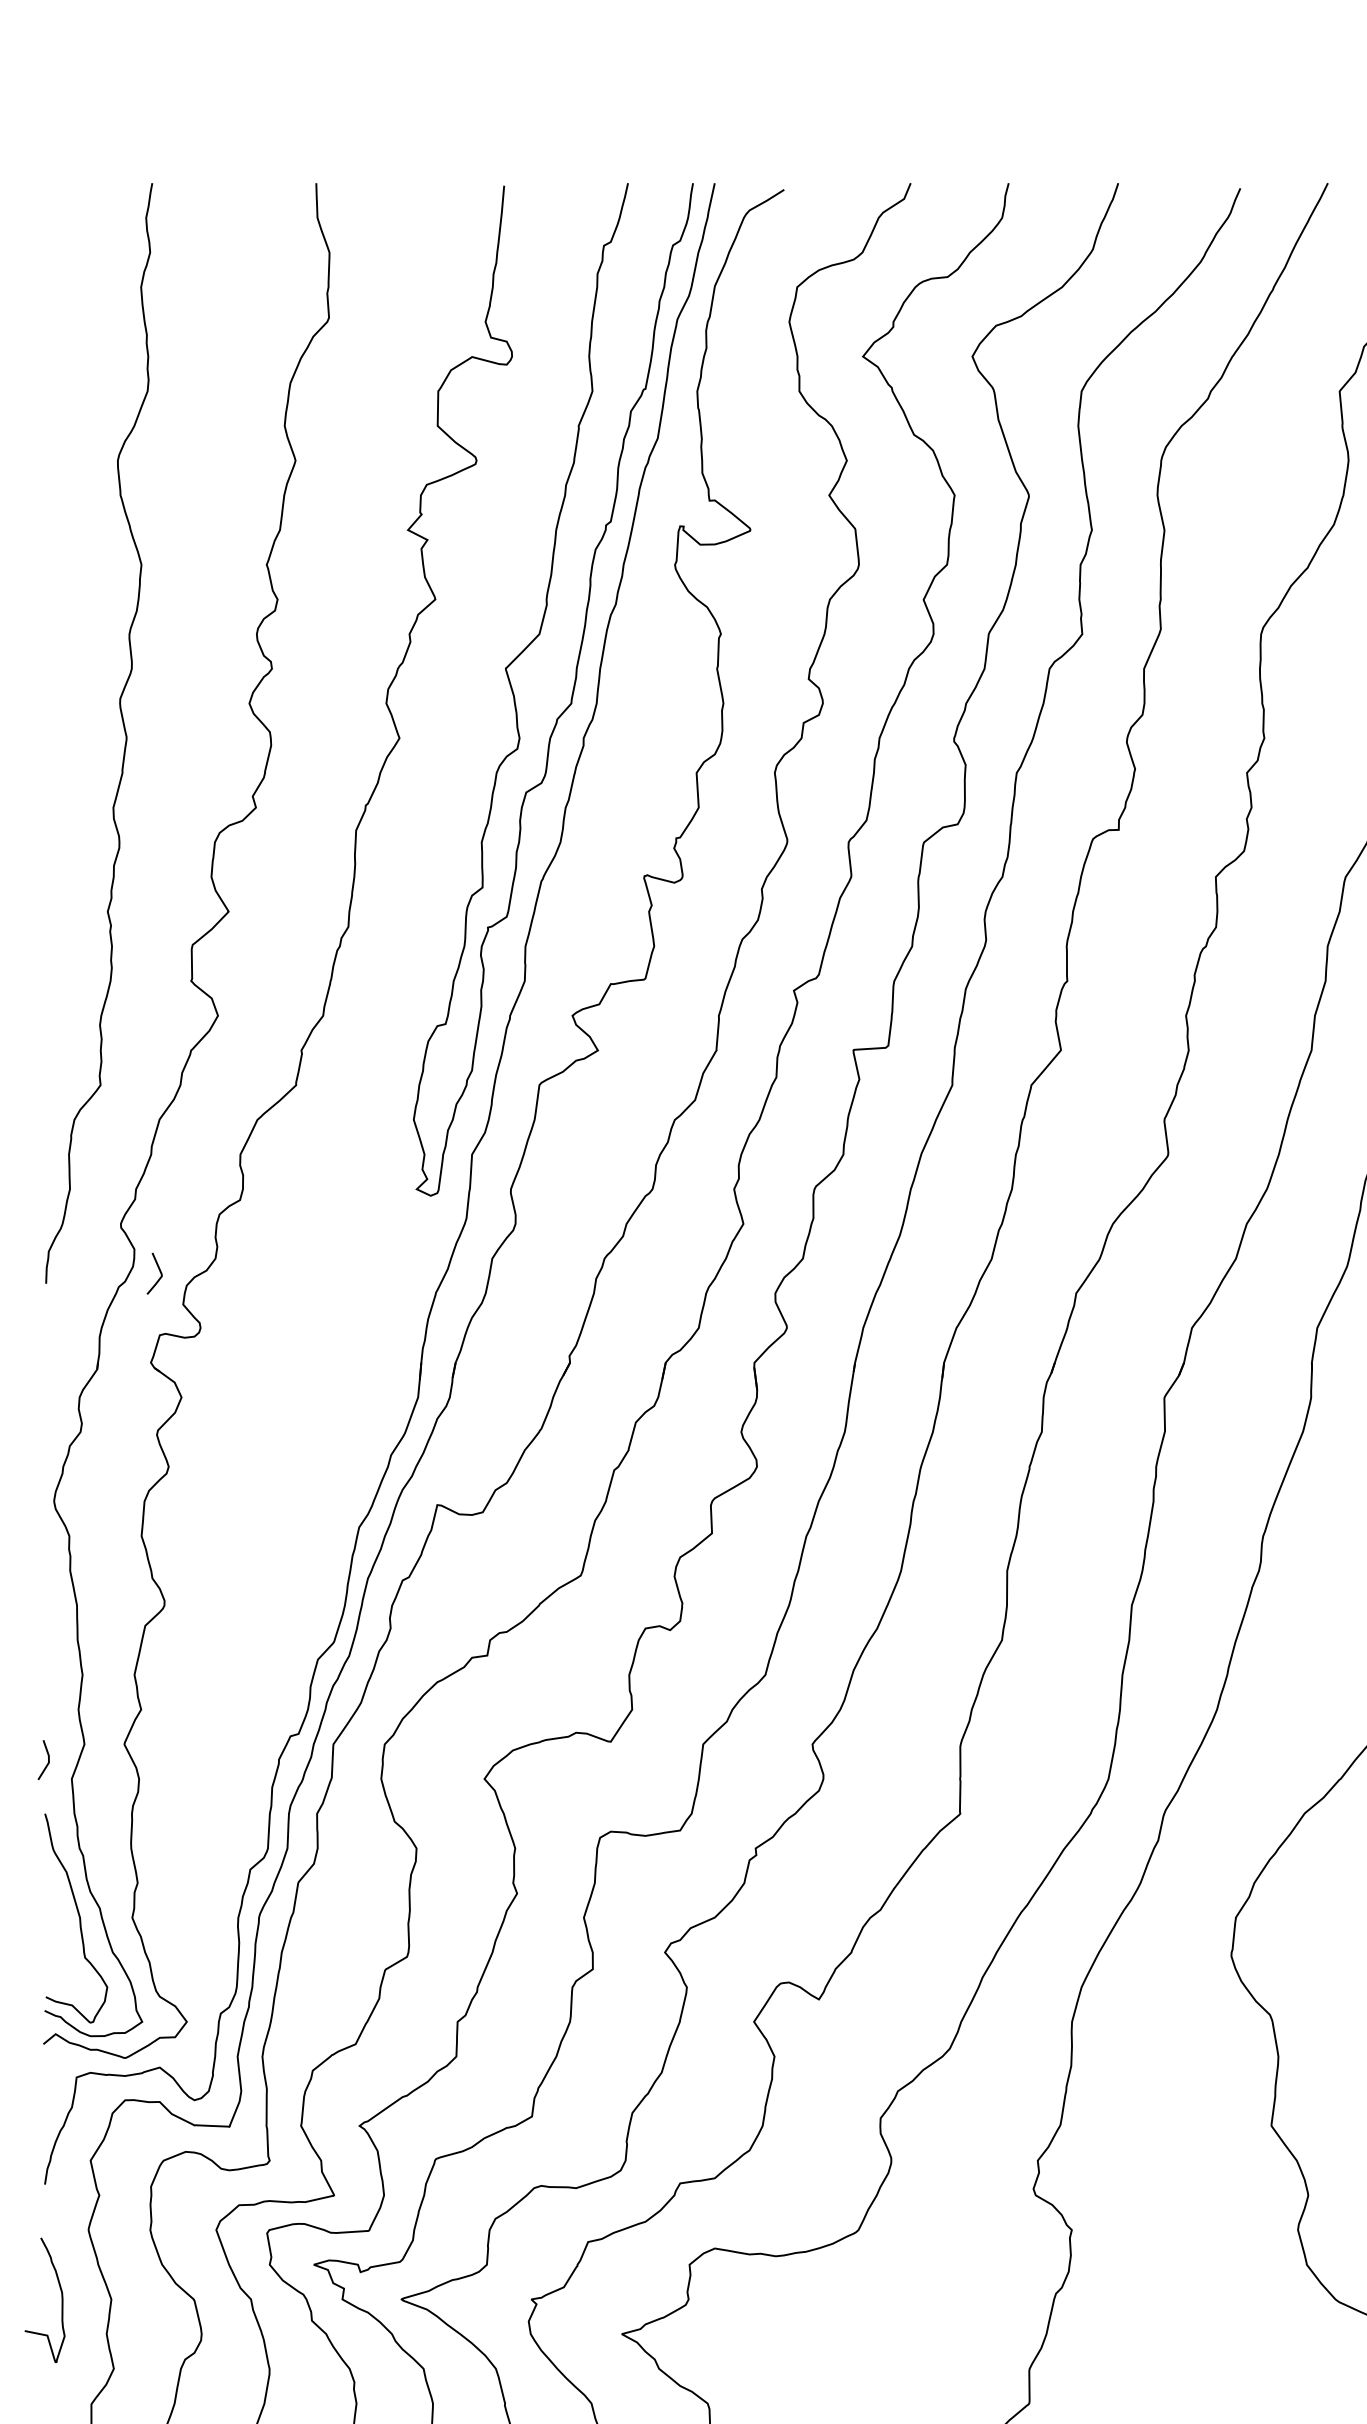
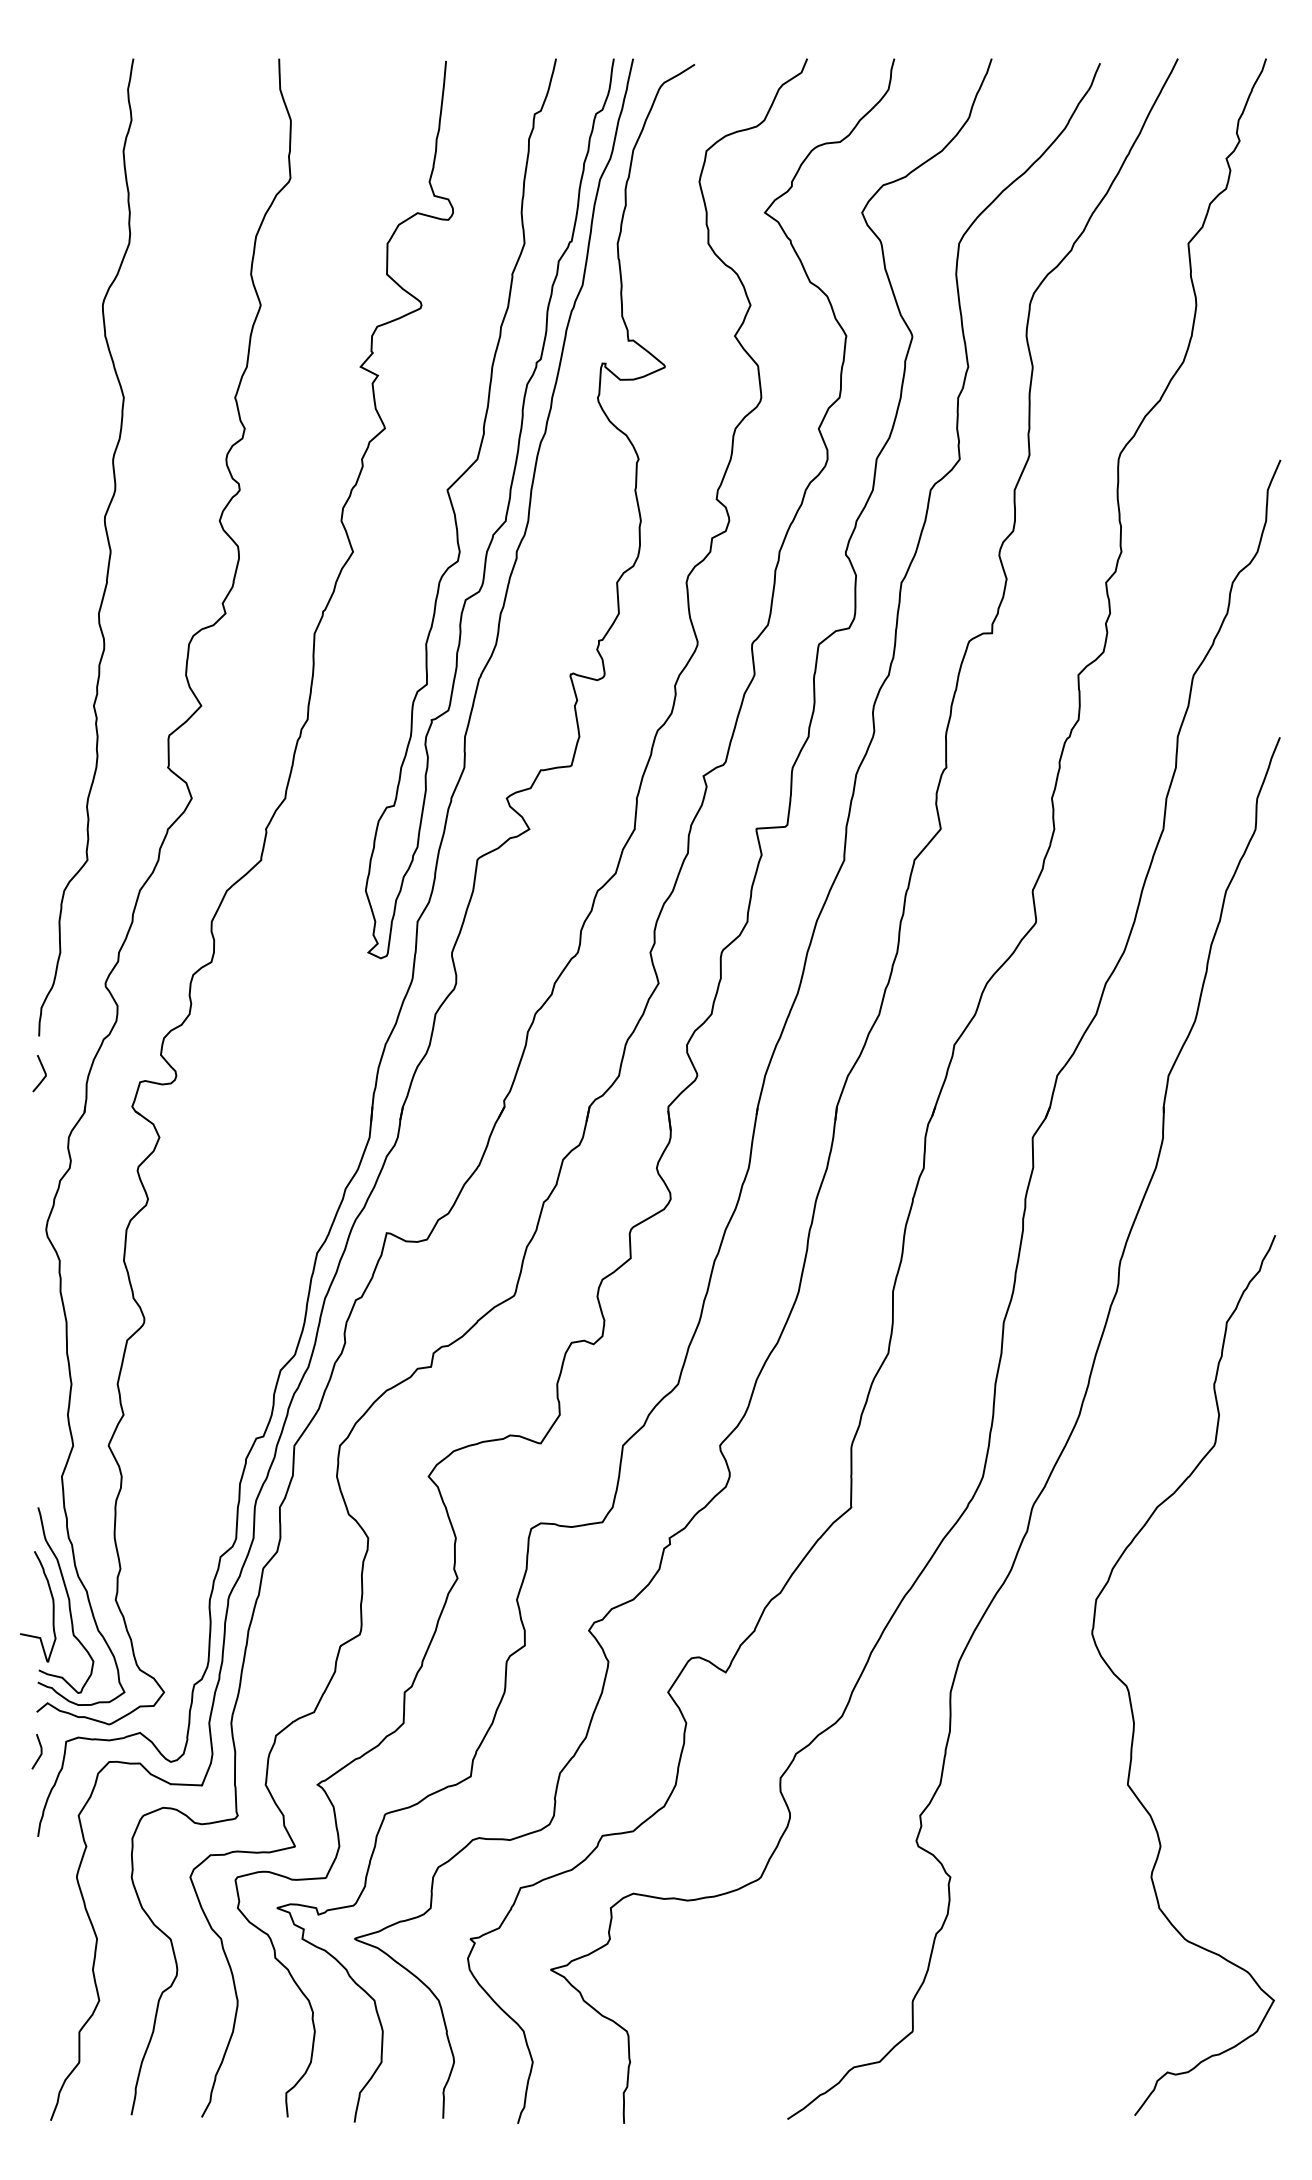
line: (159, 1271) -> (43, 1071), moved
line: (47, 1759) -> (40, 1751), moved
curve: (61, 2300) -> (52, 1606), moved

